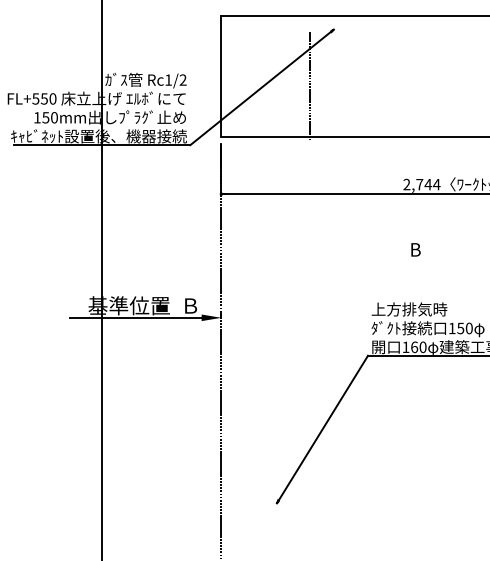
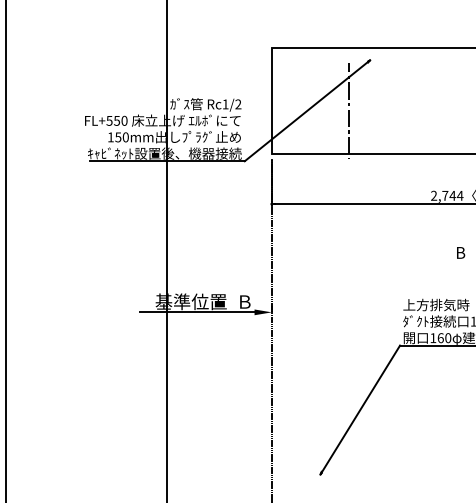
text: (416, 249) -> (461, 252), moved

